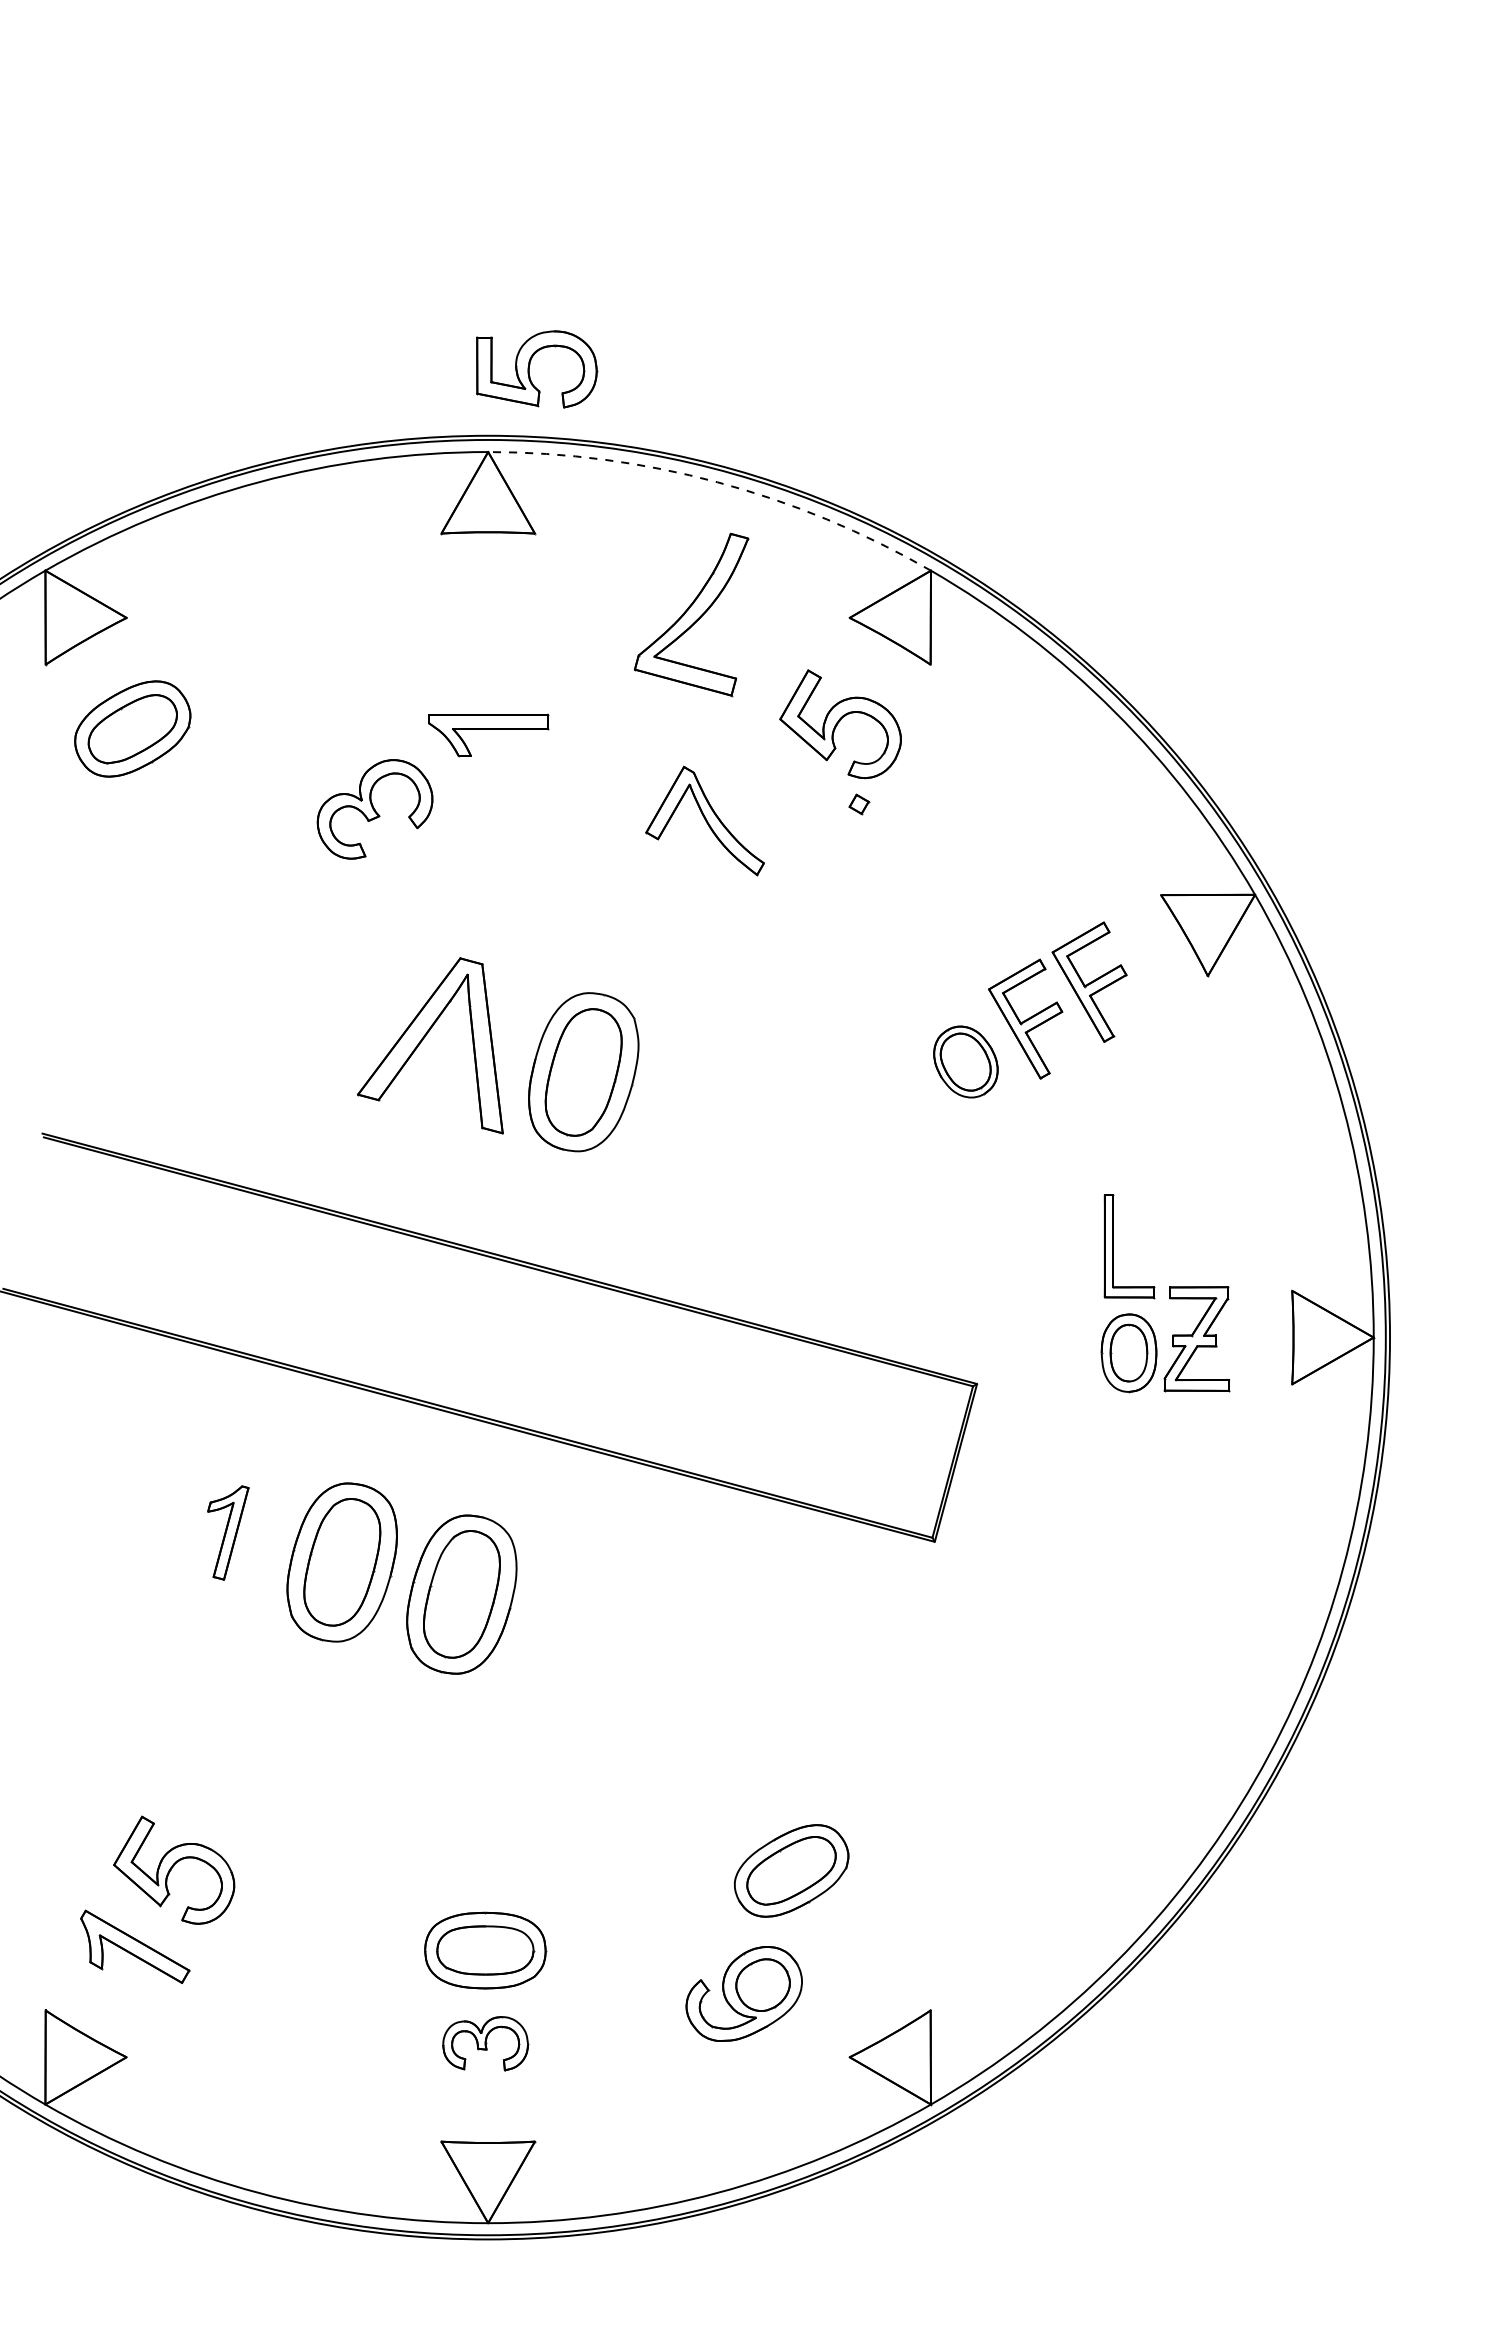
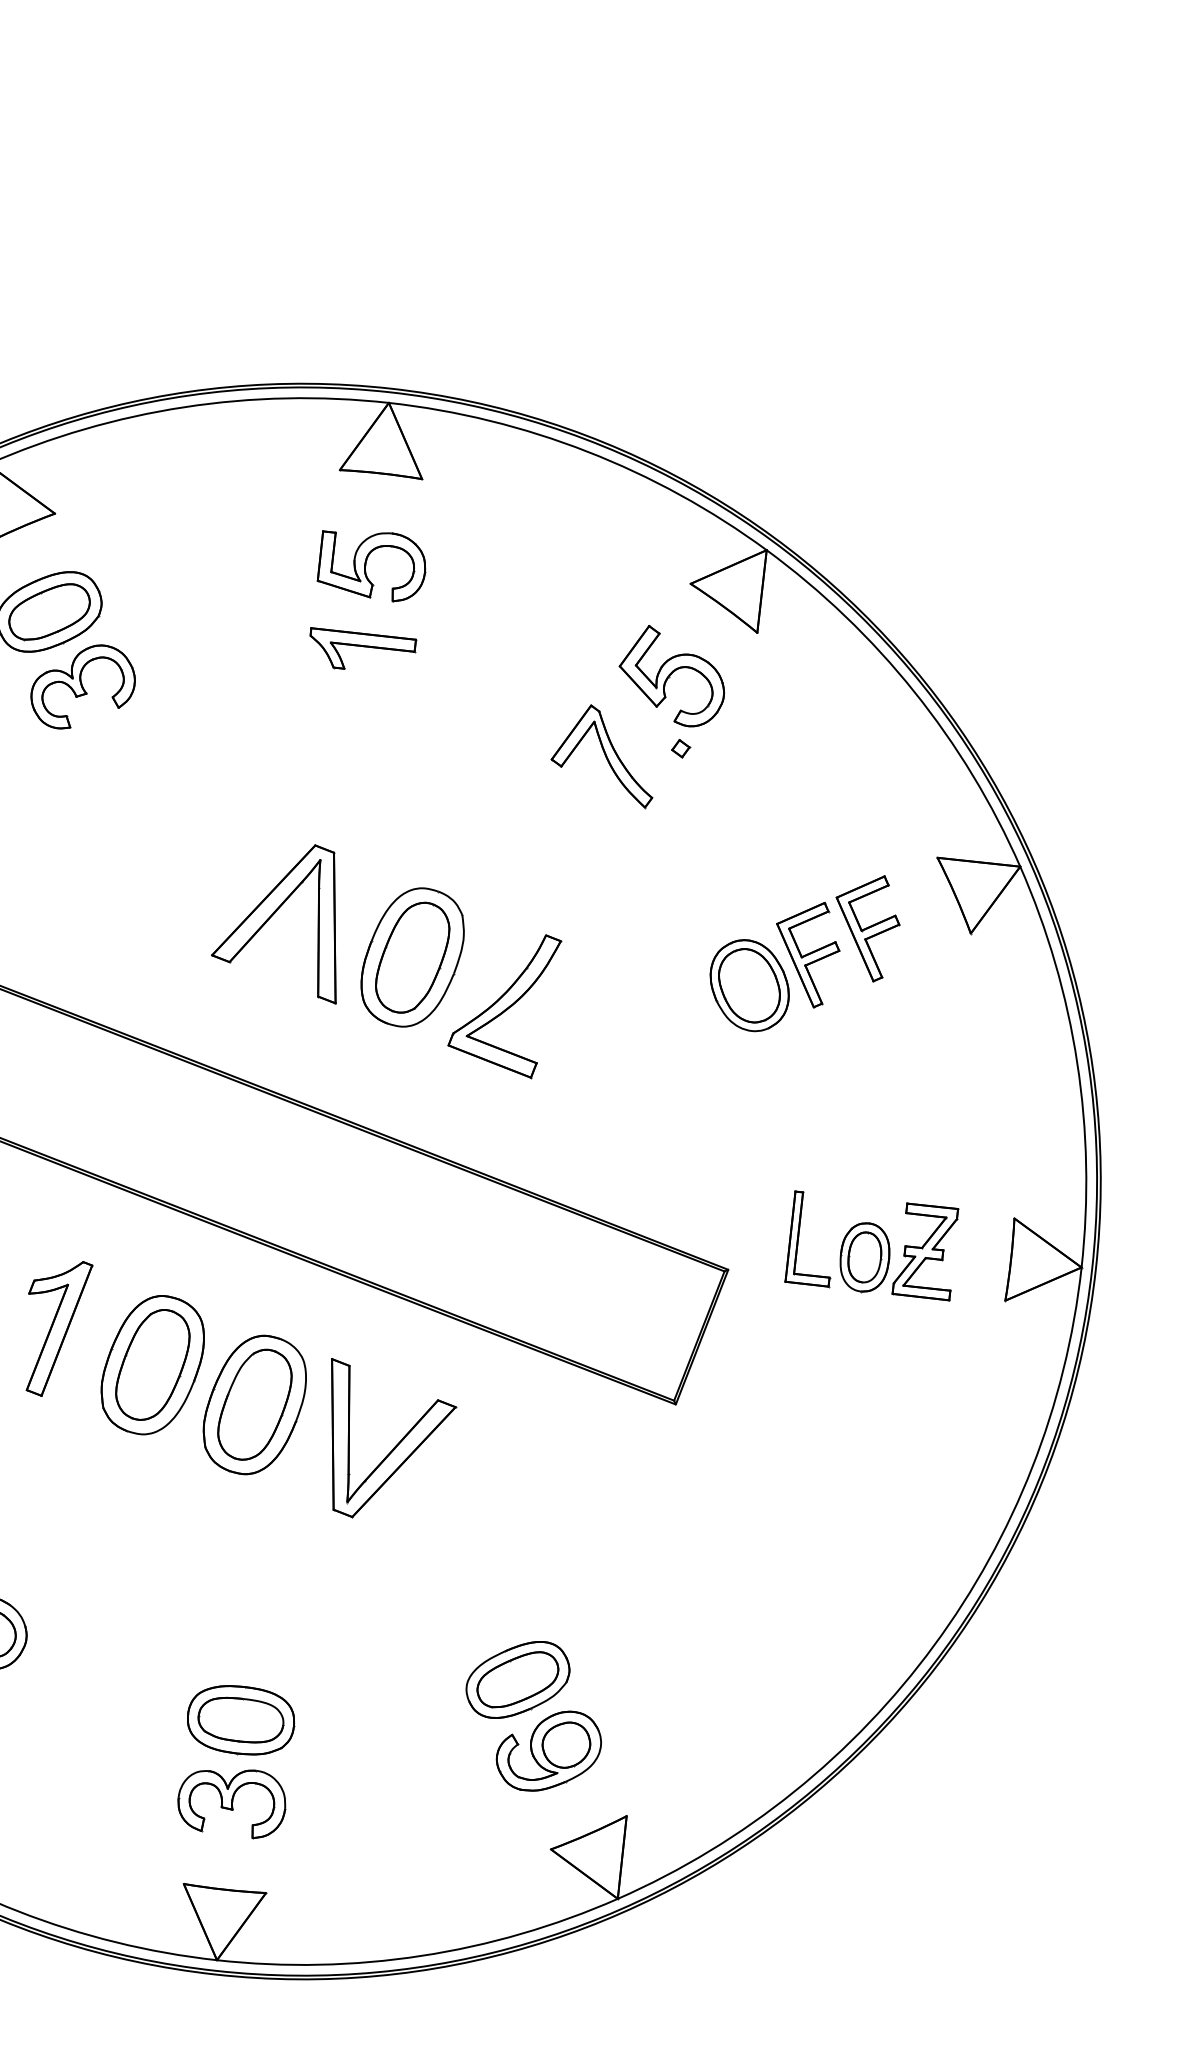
part: (529, 369) -> (366, 564), moved
arc: (717, 482) -> (587, 451), dashed -> solid
part: (691, 614) -> (503, 1002), moved
part: (374, 809) -> (82, 687), moved
part: (704, 820) -> (604, 754), moved
part: (965, 1061) -> (749, 985), size x1.43
part: (1113, 1246) -> (798, 1237), moved
part: (228, 1532) -> (55, 1327), size x1.67
part: (622, 1626) -> (393, 1448), added
part: (743, 1993) -> (548, 1750), moved
part: (485, 2043) -> (232, 1801), size x1.43

